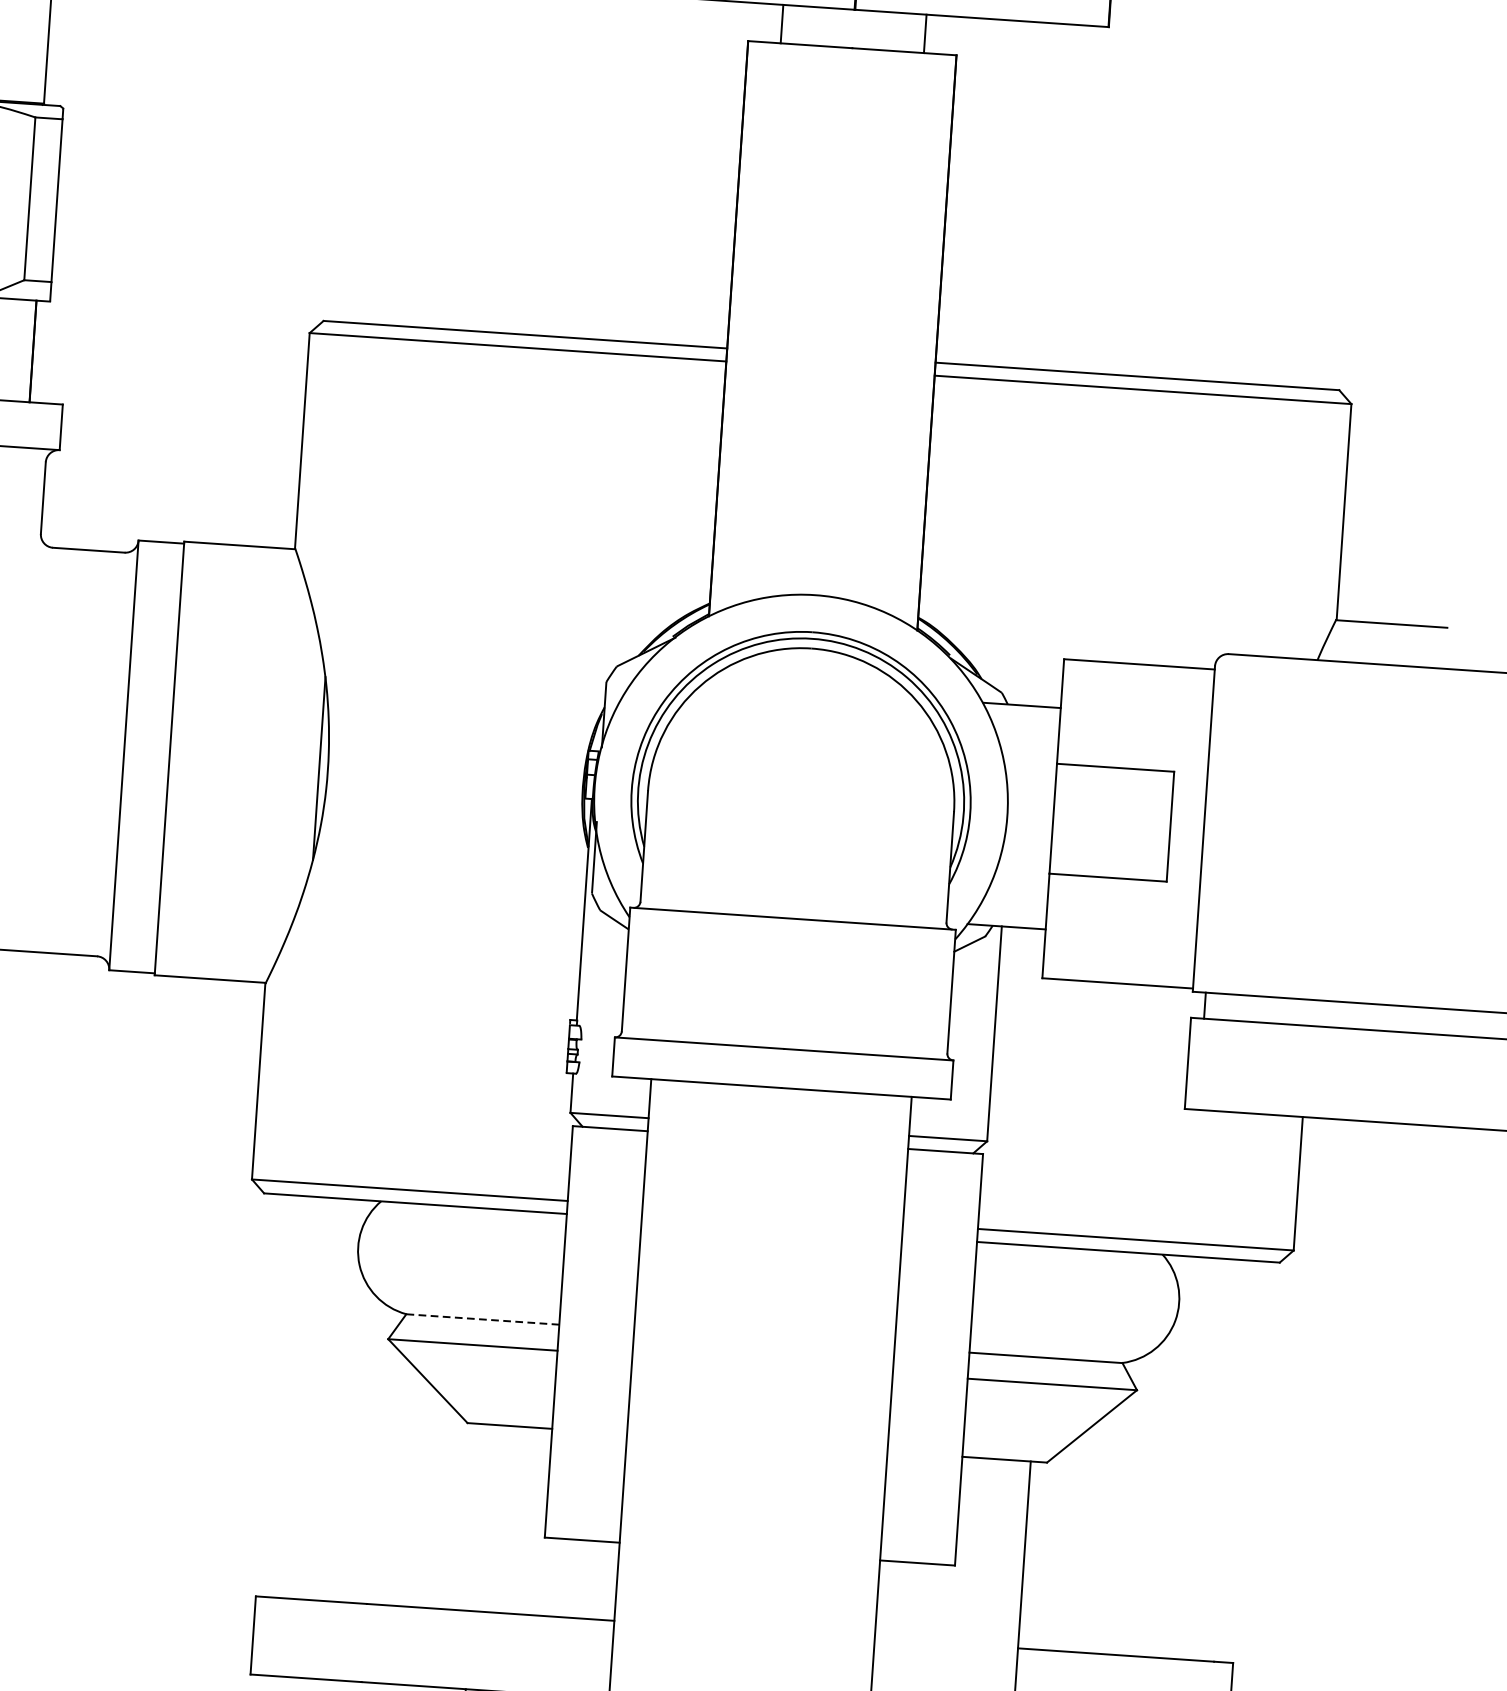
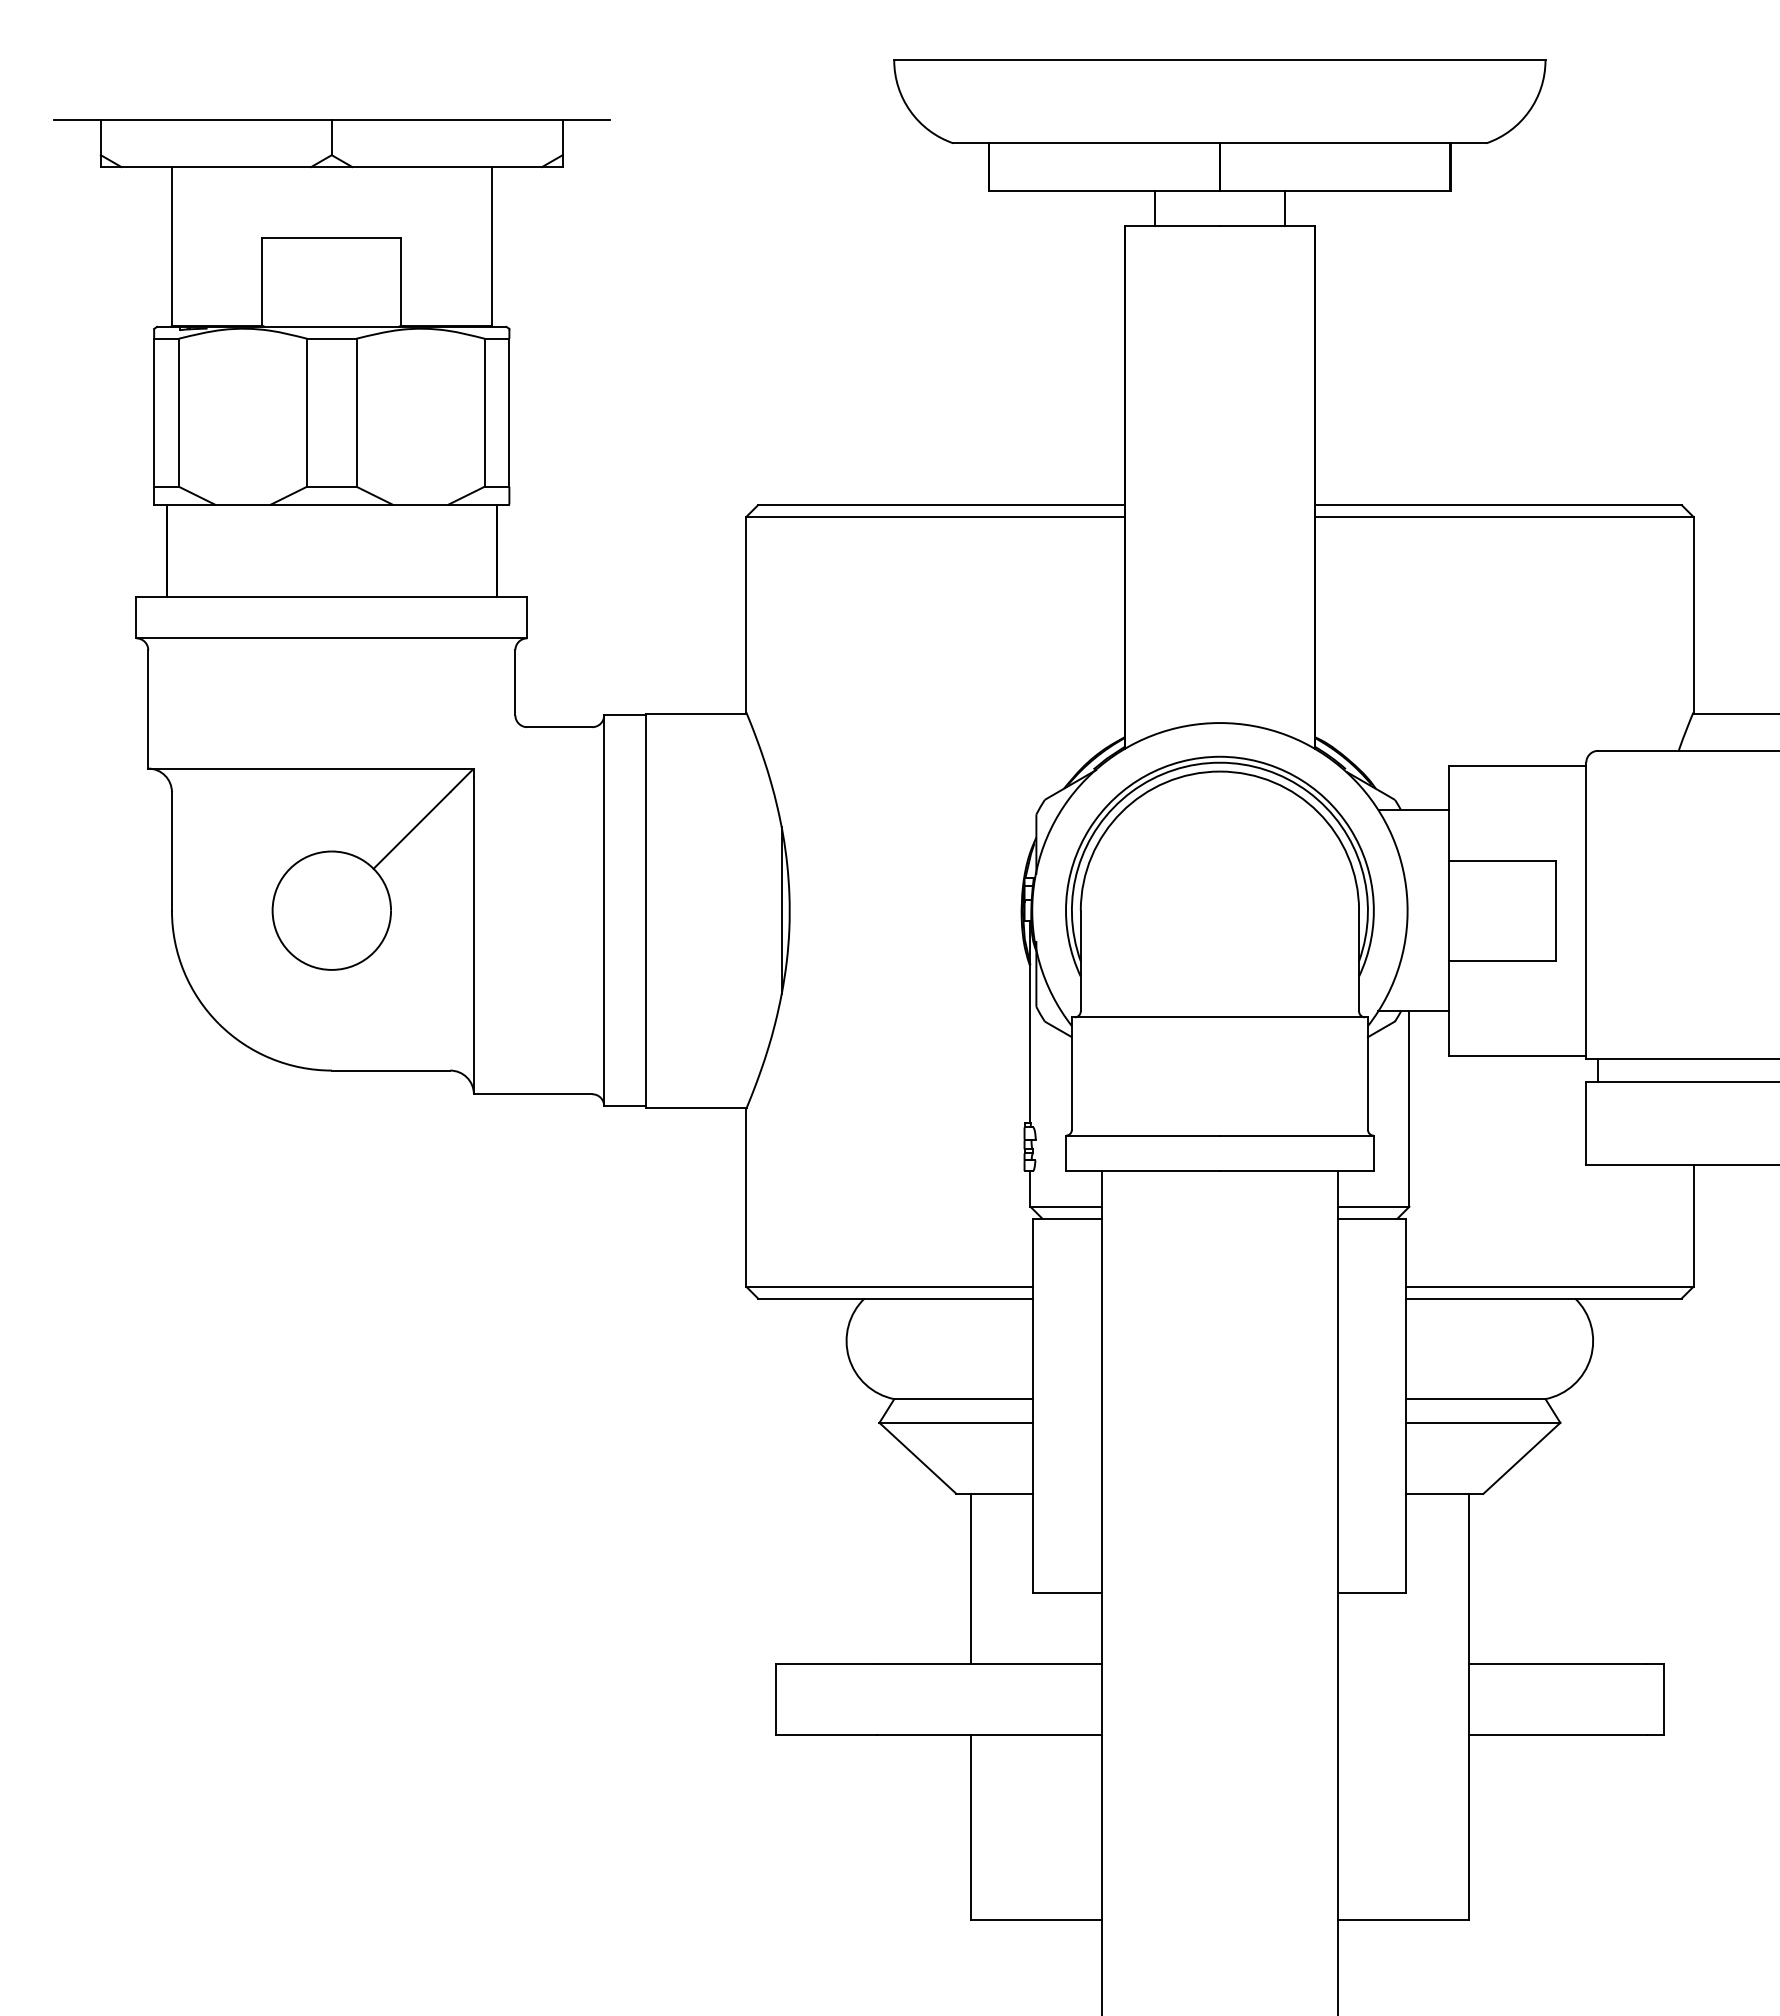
line: (482, 1319) -> (963, 1399), dashed -> solid
line: (477, 1517) -> (971, 1578), added

